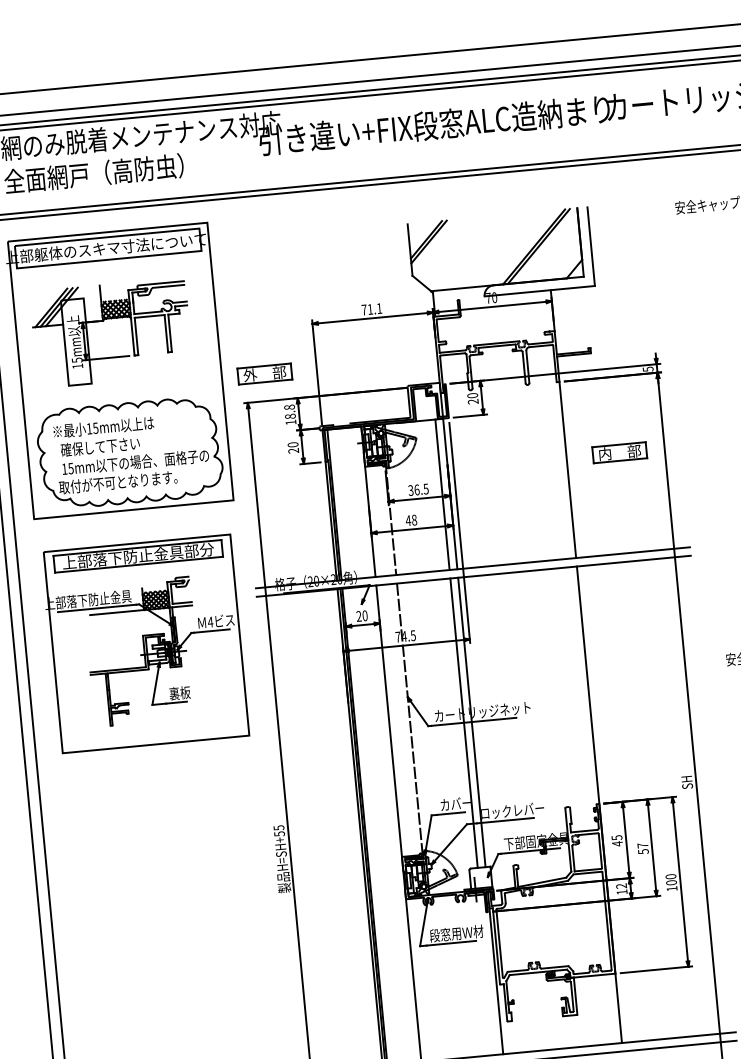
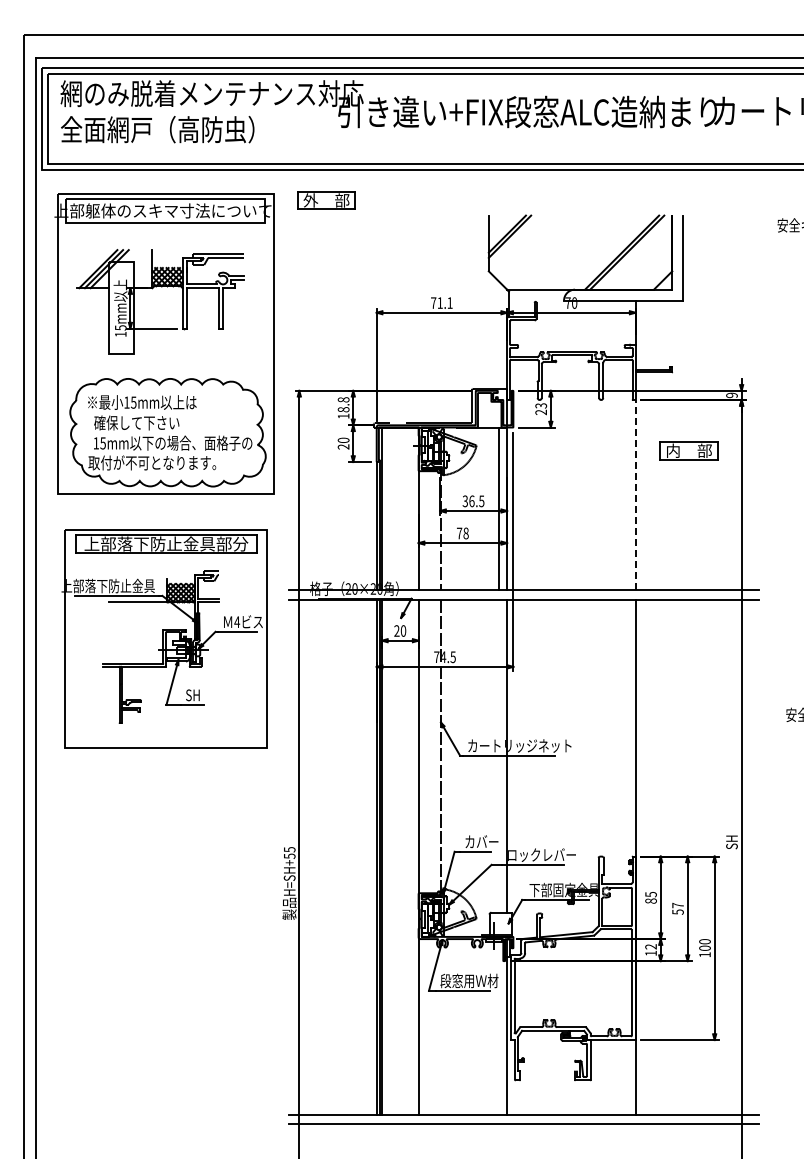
text: (647, 369) -> (731, 395), 5 -> 9
part: (264, 373) -> (326, 200), moved
text: (472, 395) -> (540, 405), 20 -> 23
part: (619, 452) -> (688, 450), moved
line: (567, 469) -> (635, 494), solid -> dashed
text: (408, 520) -> (459, 533), 48 -> 78
text: (180, 693) -> (197, 695), 裏板 -> SH
line: (463, 722) -> (498, 755), removed
text: (617, 844) -> (650, 901), 45 -> 85

